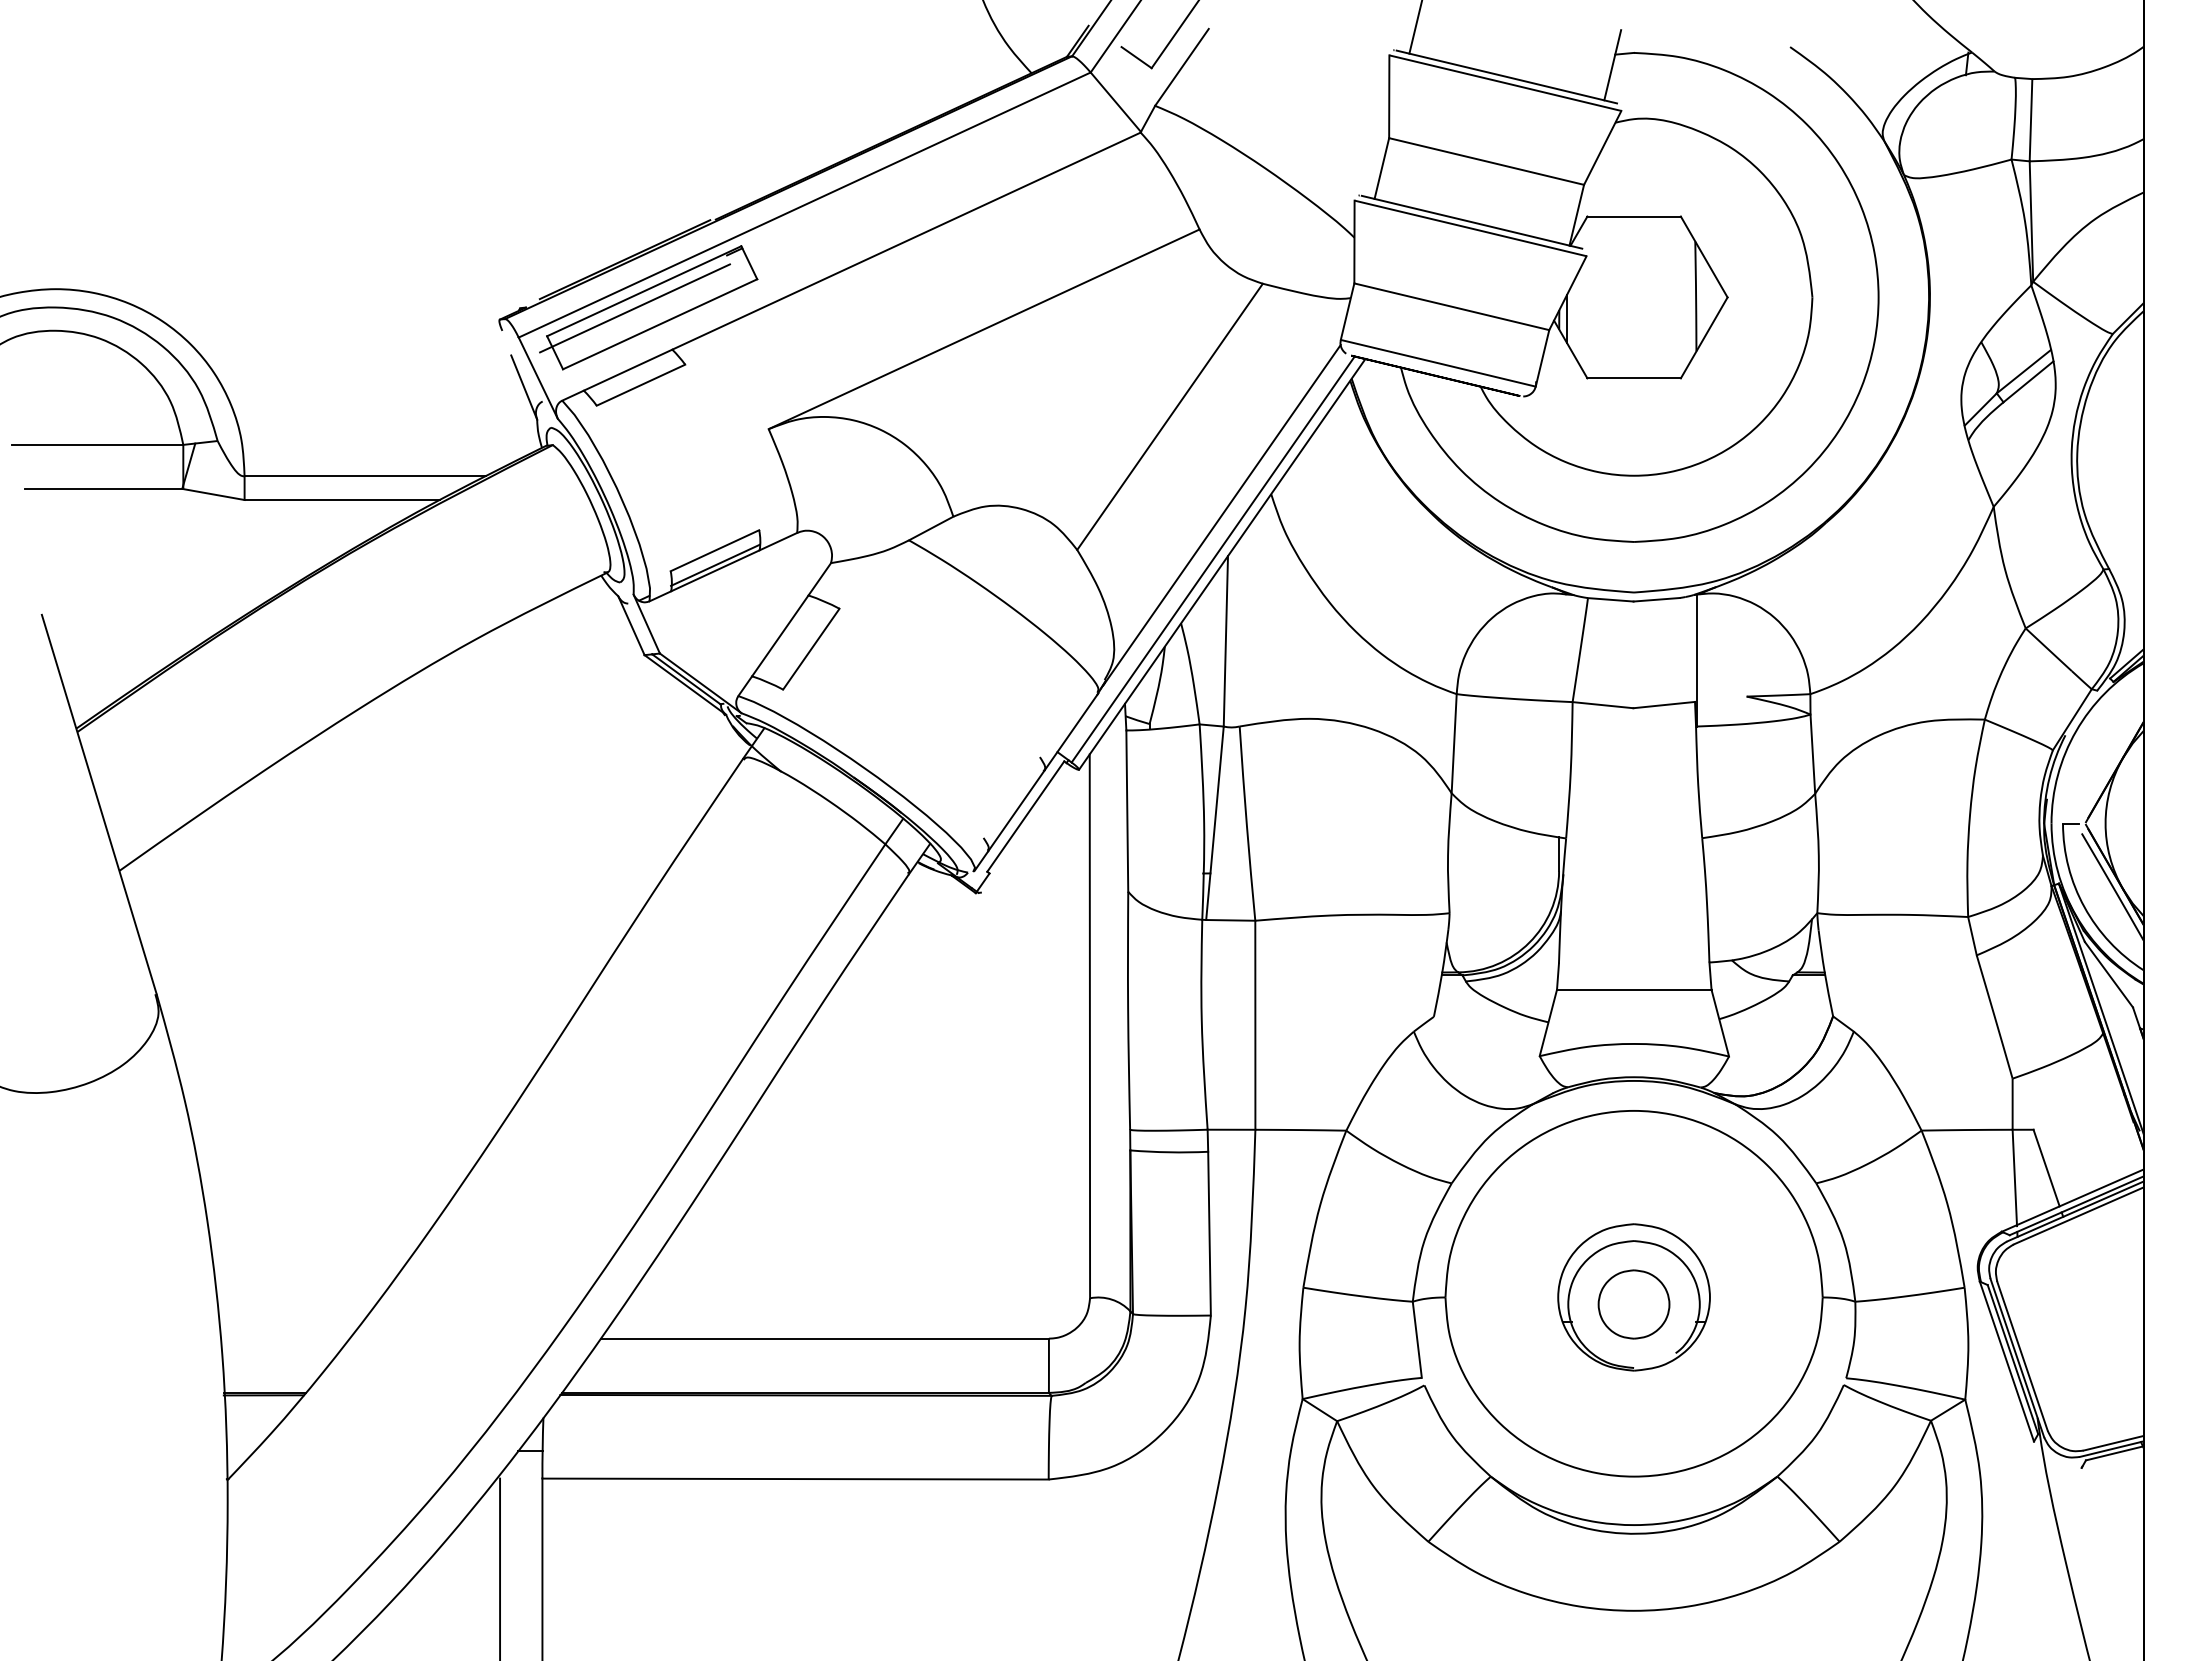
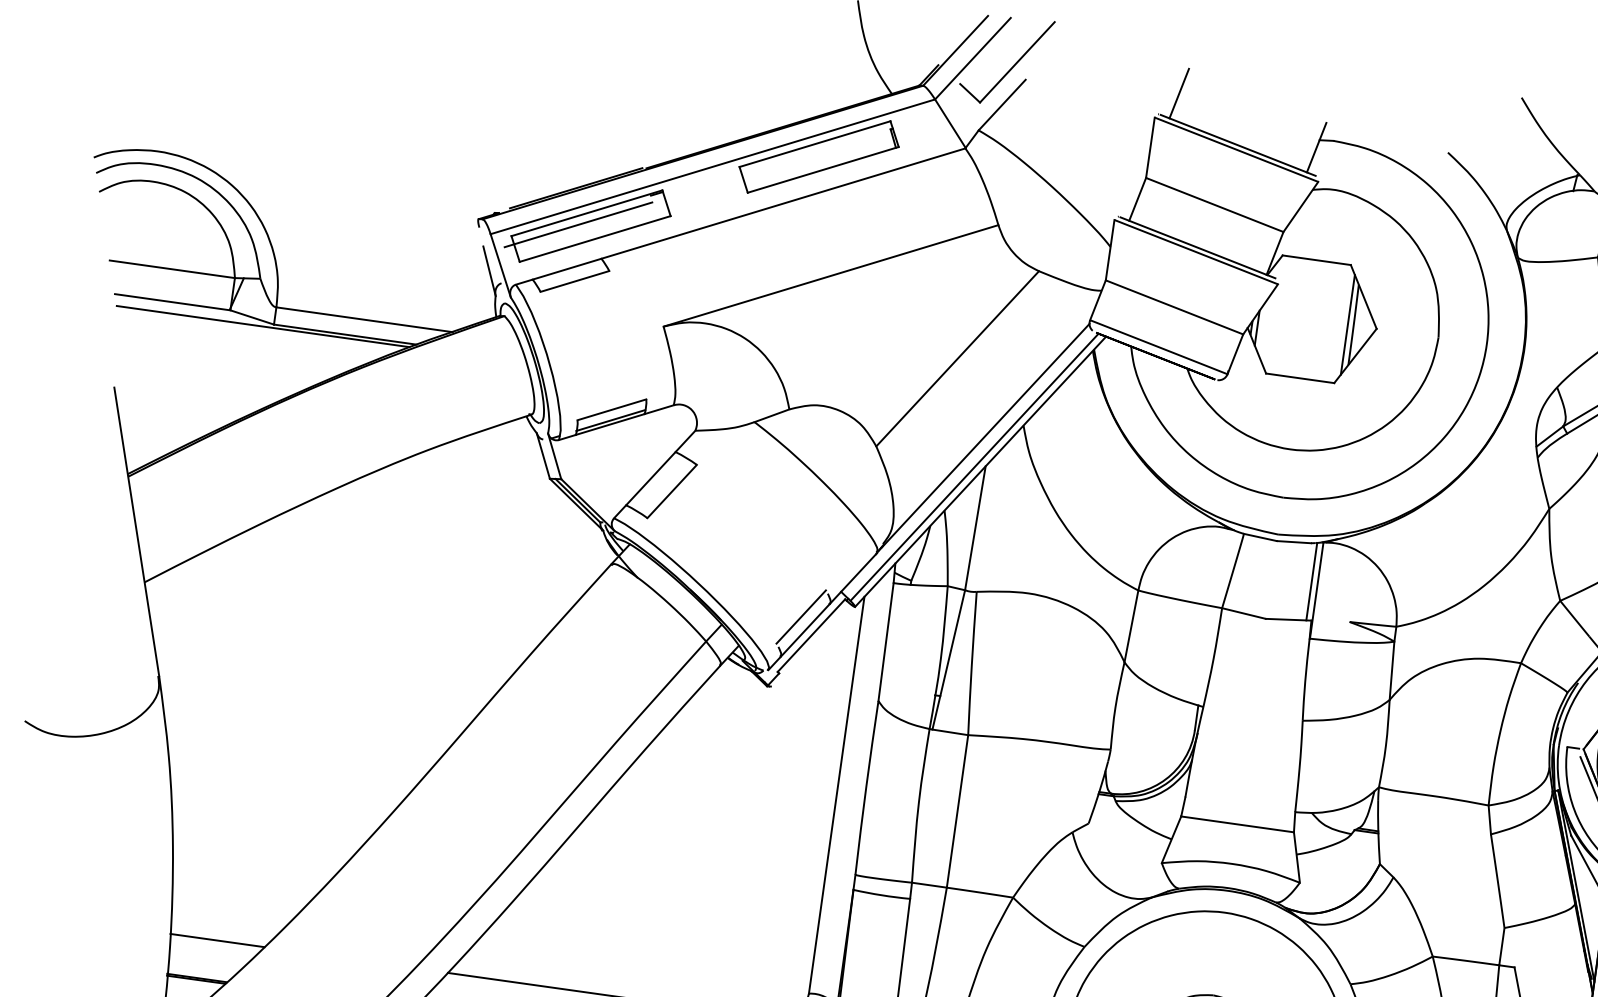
part: (945, 171) -> (819, 156), added
line: (1688, 297) -> (1348, 324), added
line: (229, 504) -> (262, 326), added
line: (1688, 649) -> (1312, 581), added
line: (1008, 793) -> (801, 617), added
line: (284, 1338) -> (217, 940), added

